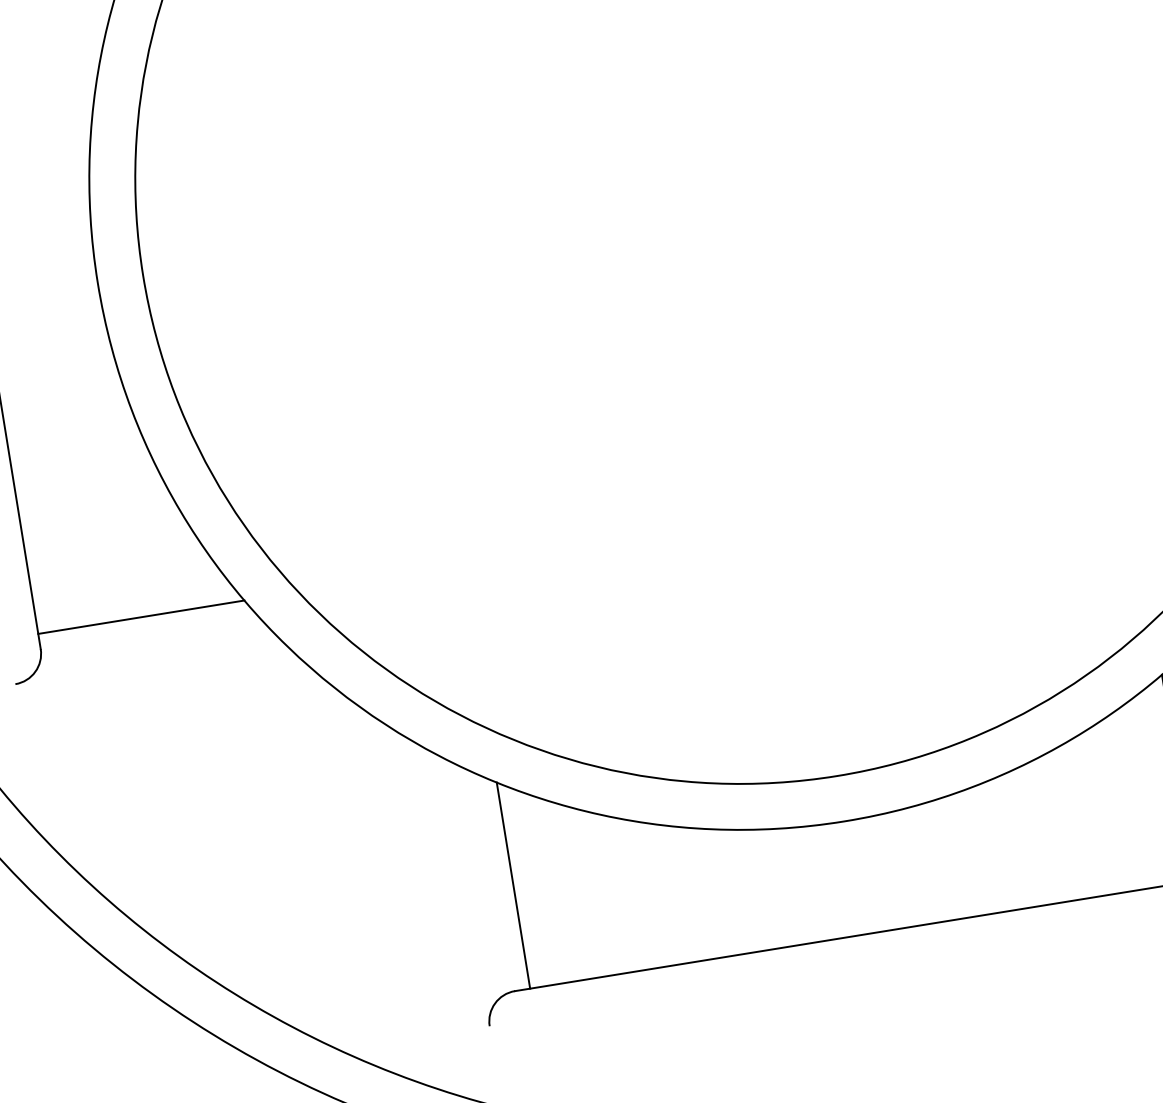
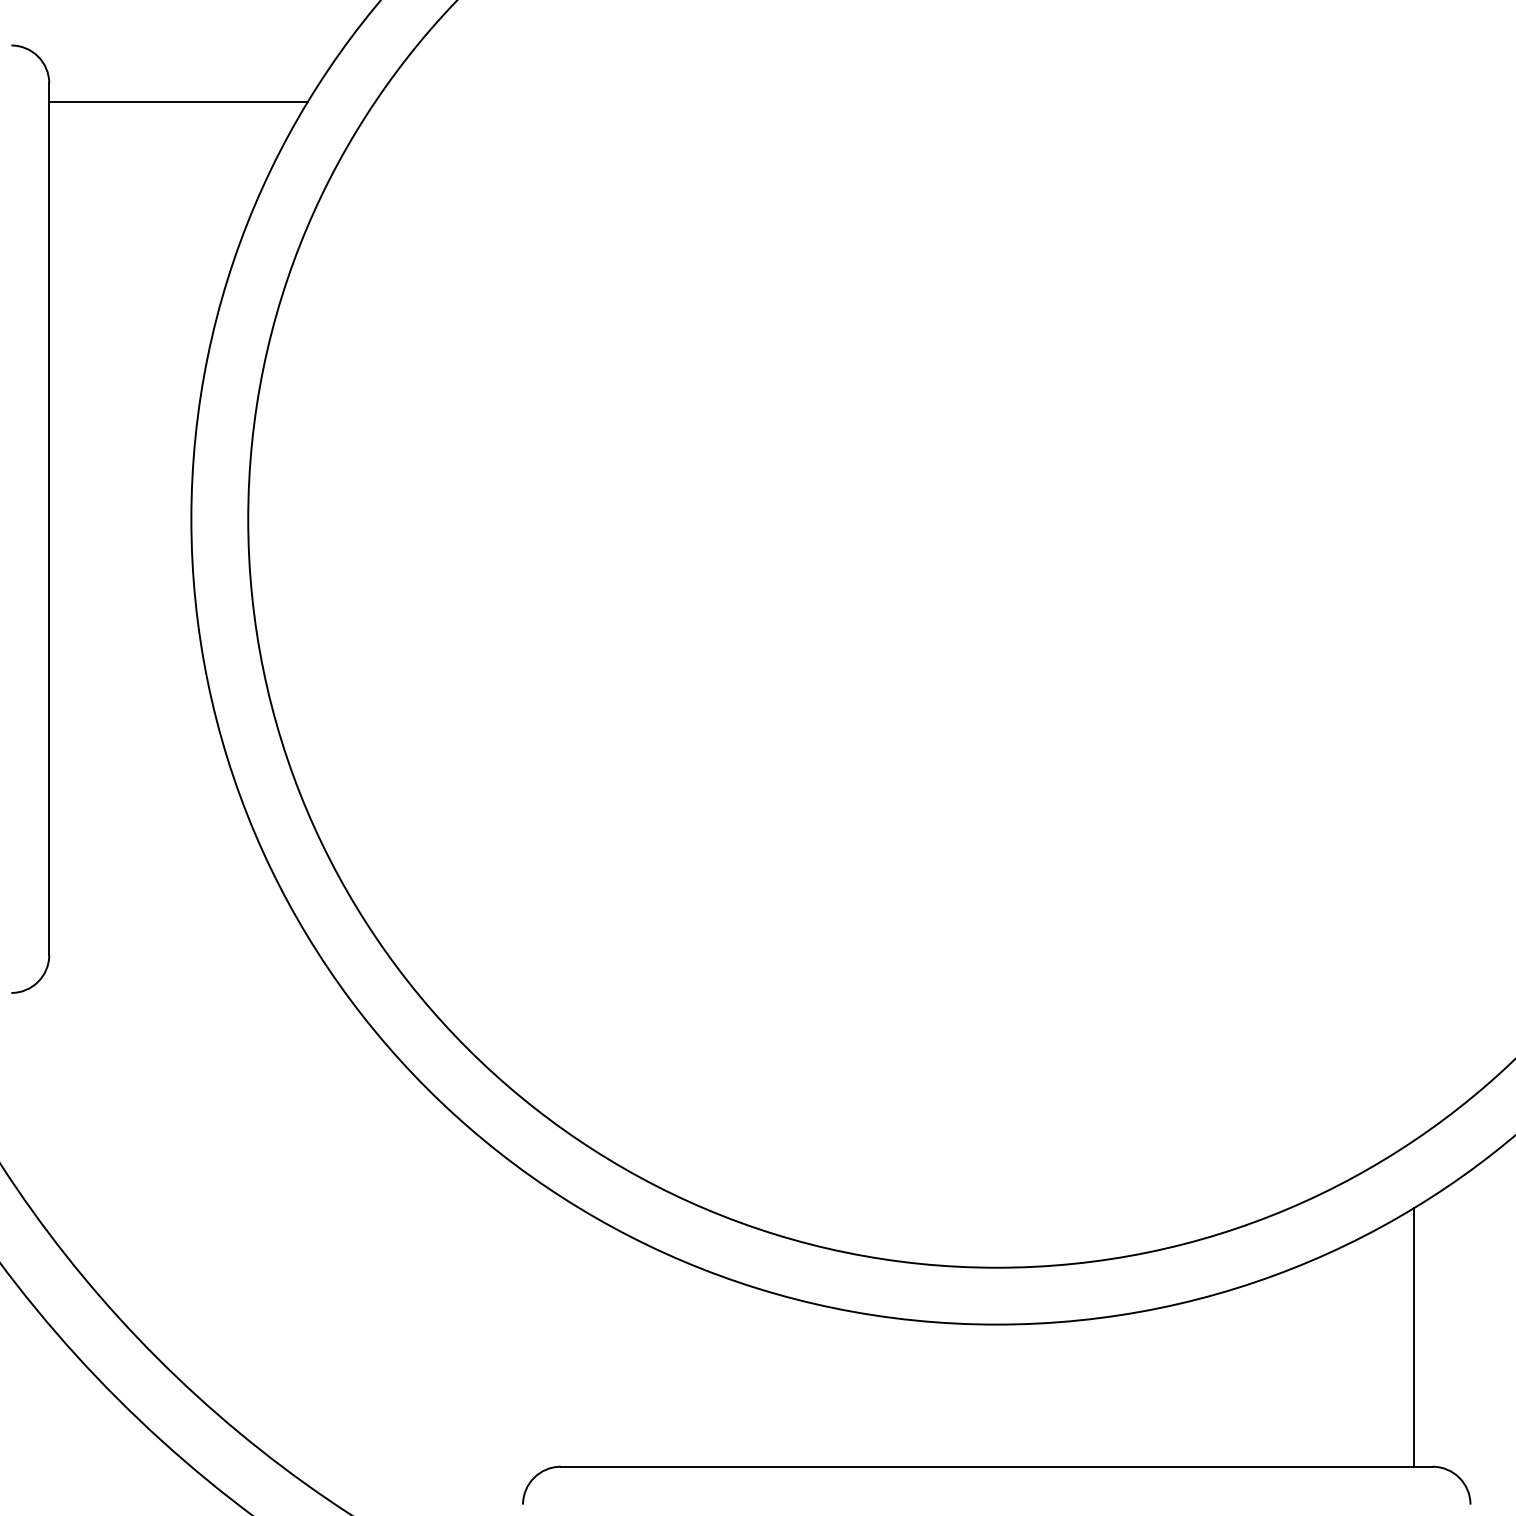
line: (141, 617) -> (178, 936), removed
line: (513, 885) -> (579, 1337), removed

